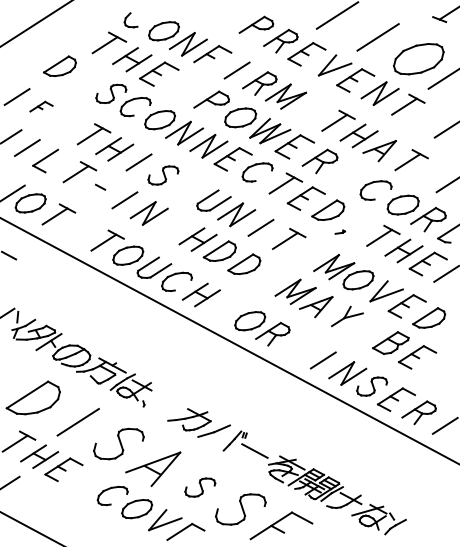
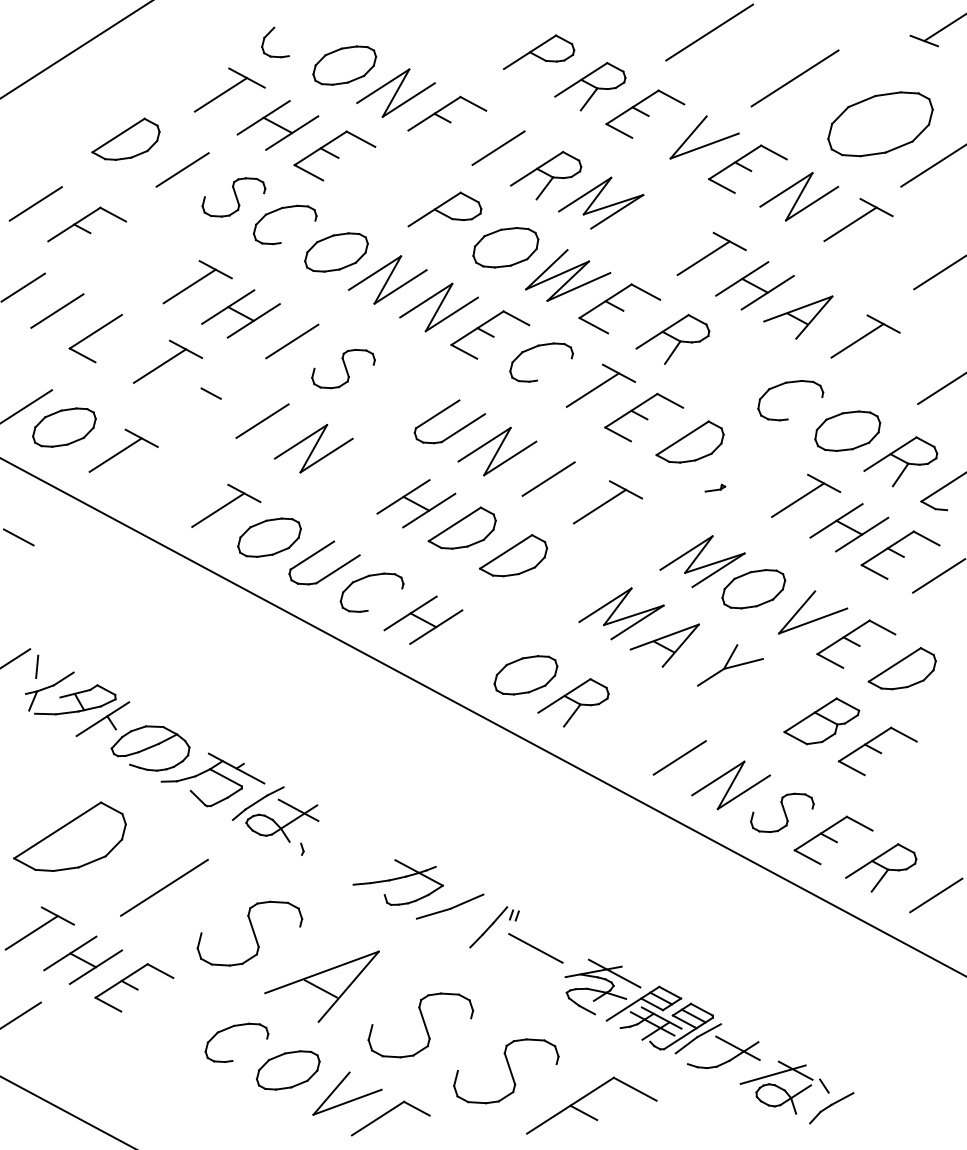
line: (86, 80) -> (181, 169), added
part: (41, 106) -> (87, 223), size x1.67
part: (200, 487) -> (421, 1025), size x1.67

